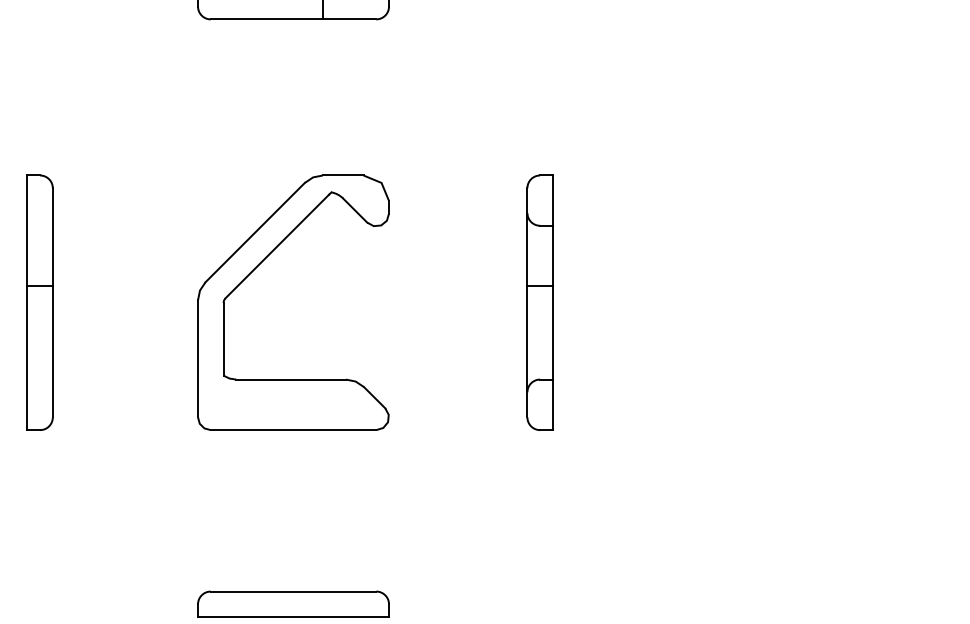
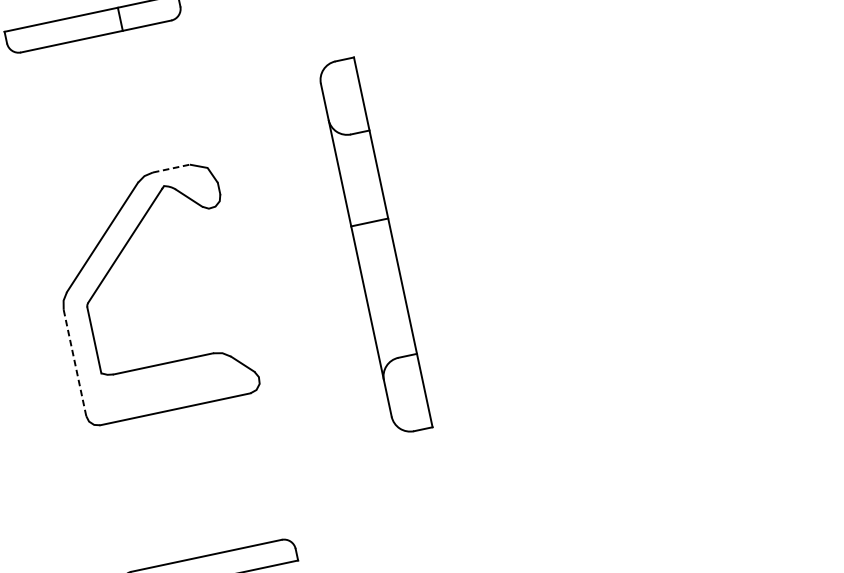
line: (343, 175) -> (171, 168), solid -> dashed
part: (539, 302) -> (374, 246), size x1.6
line: (198, 358) -> (75, 362), solid -> dashed

